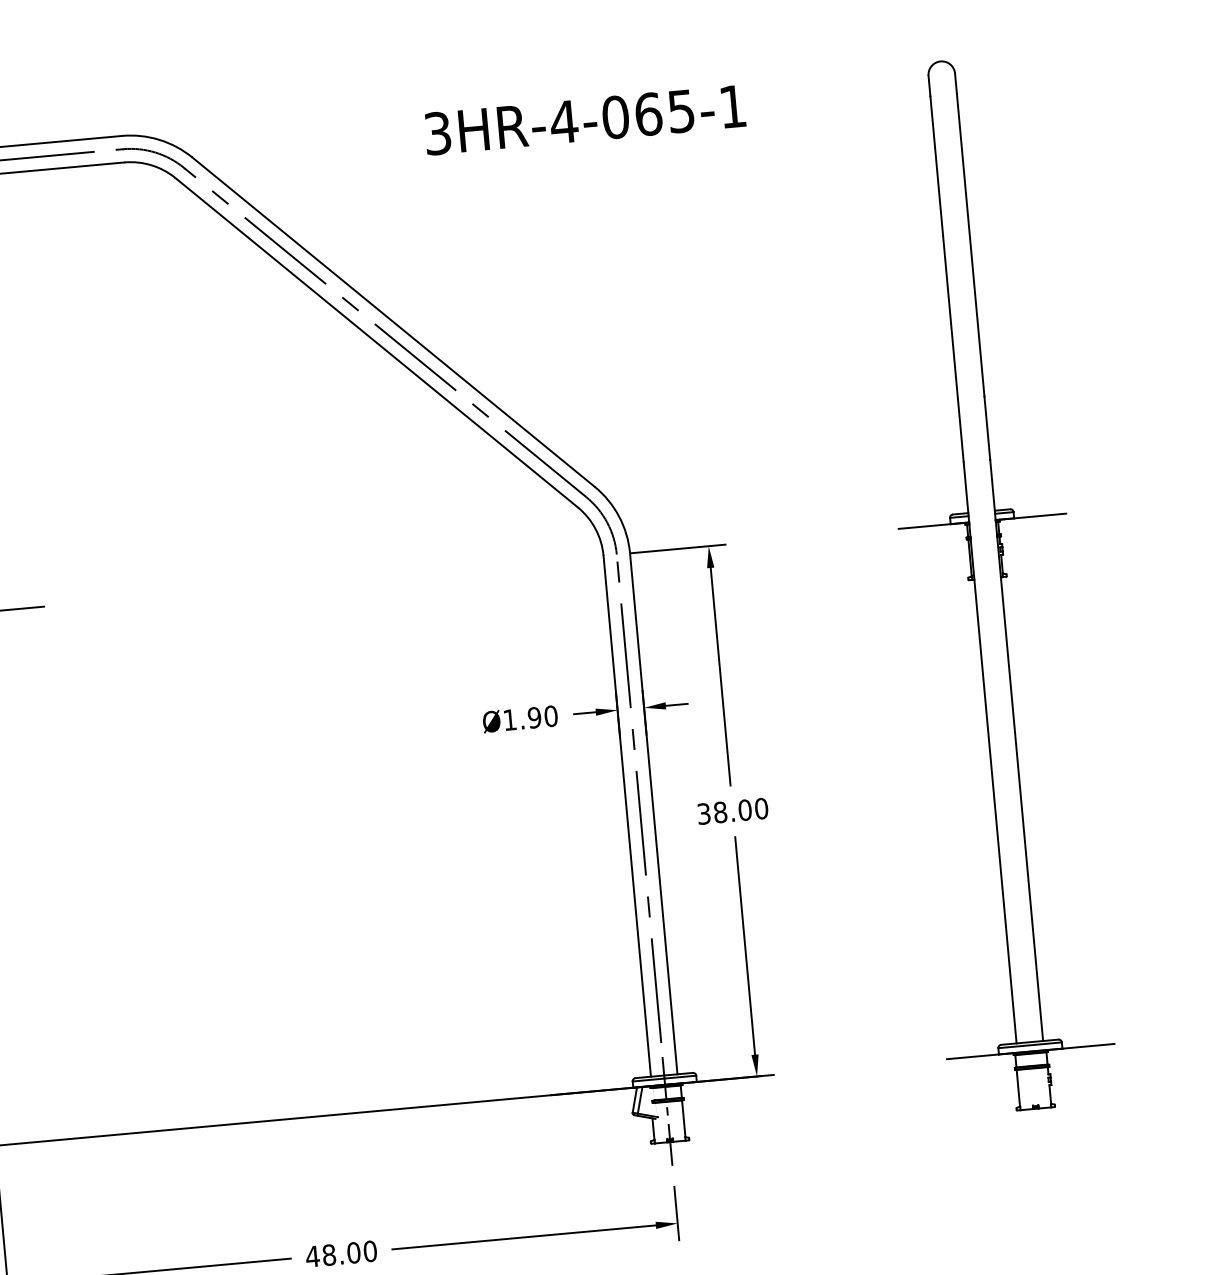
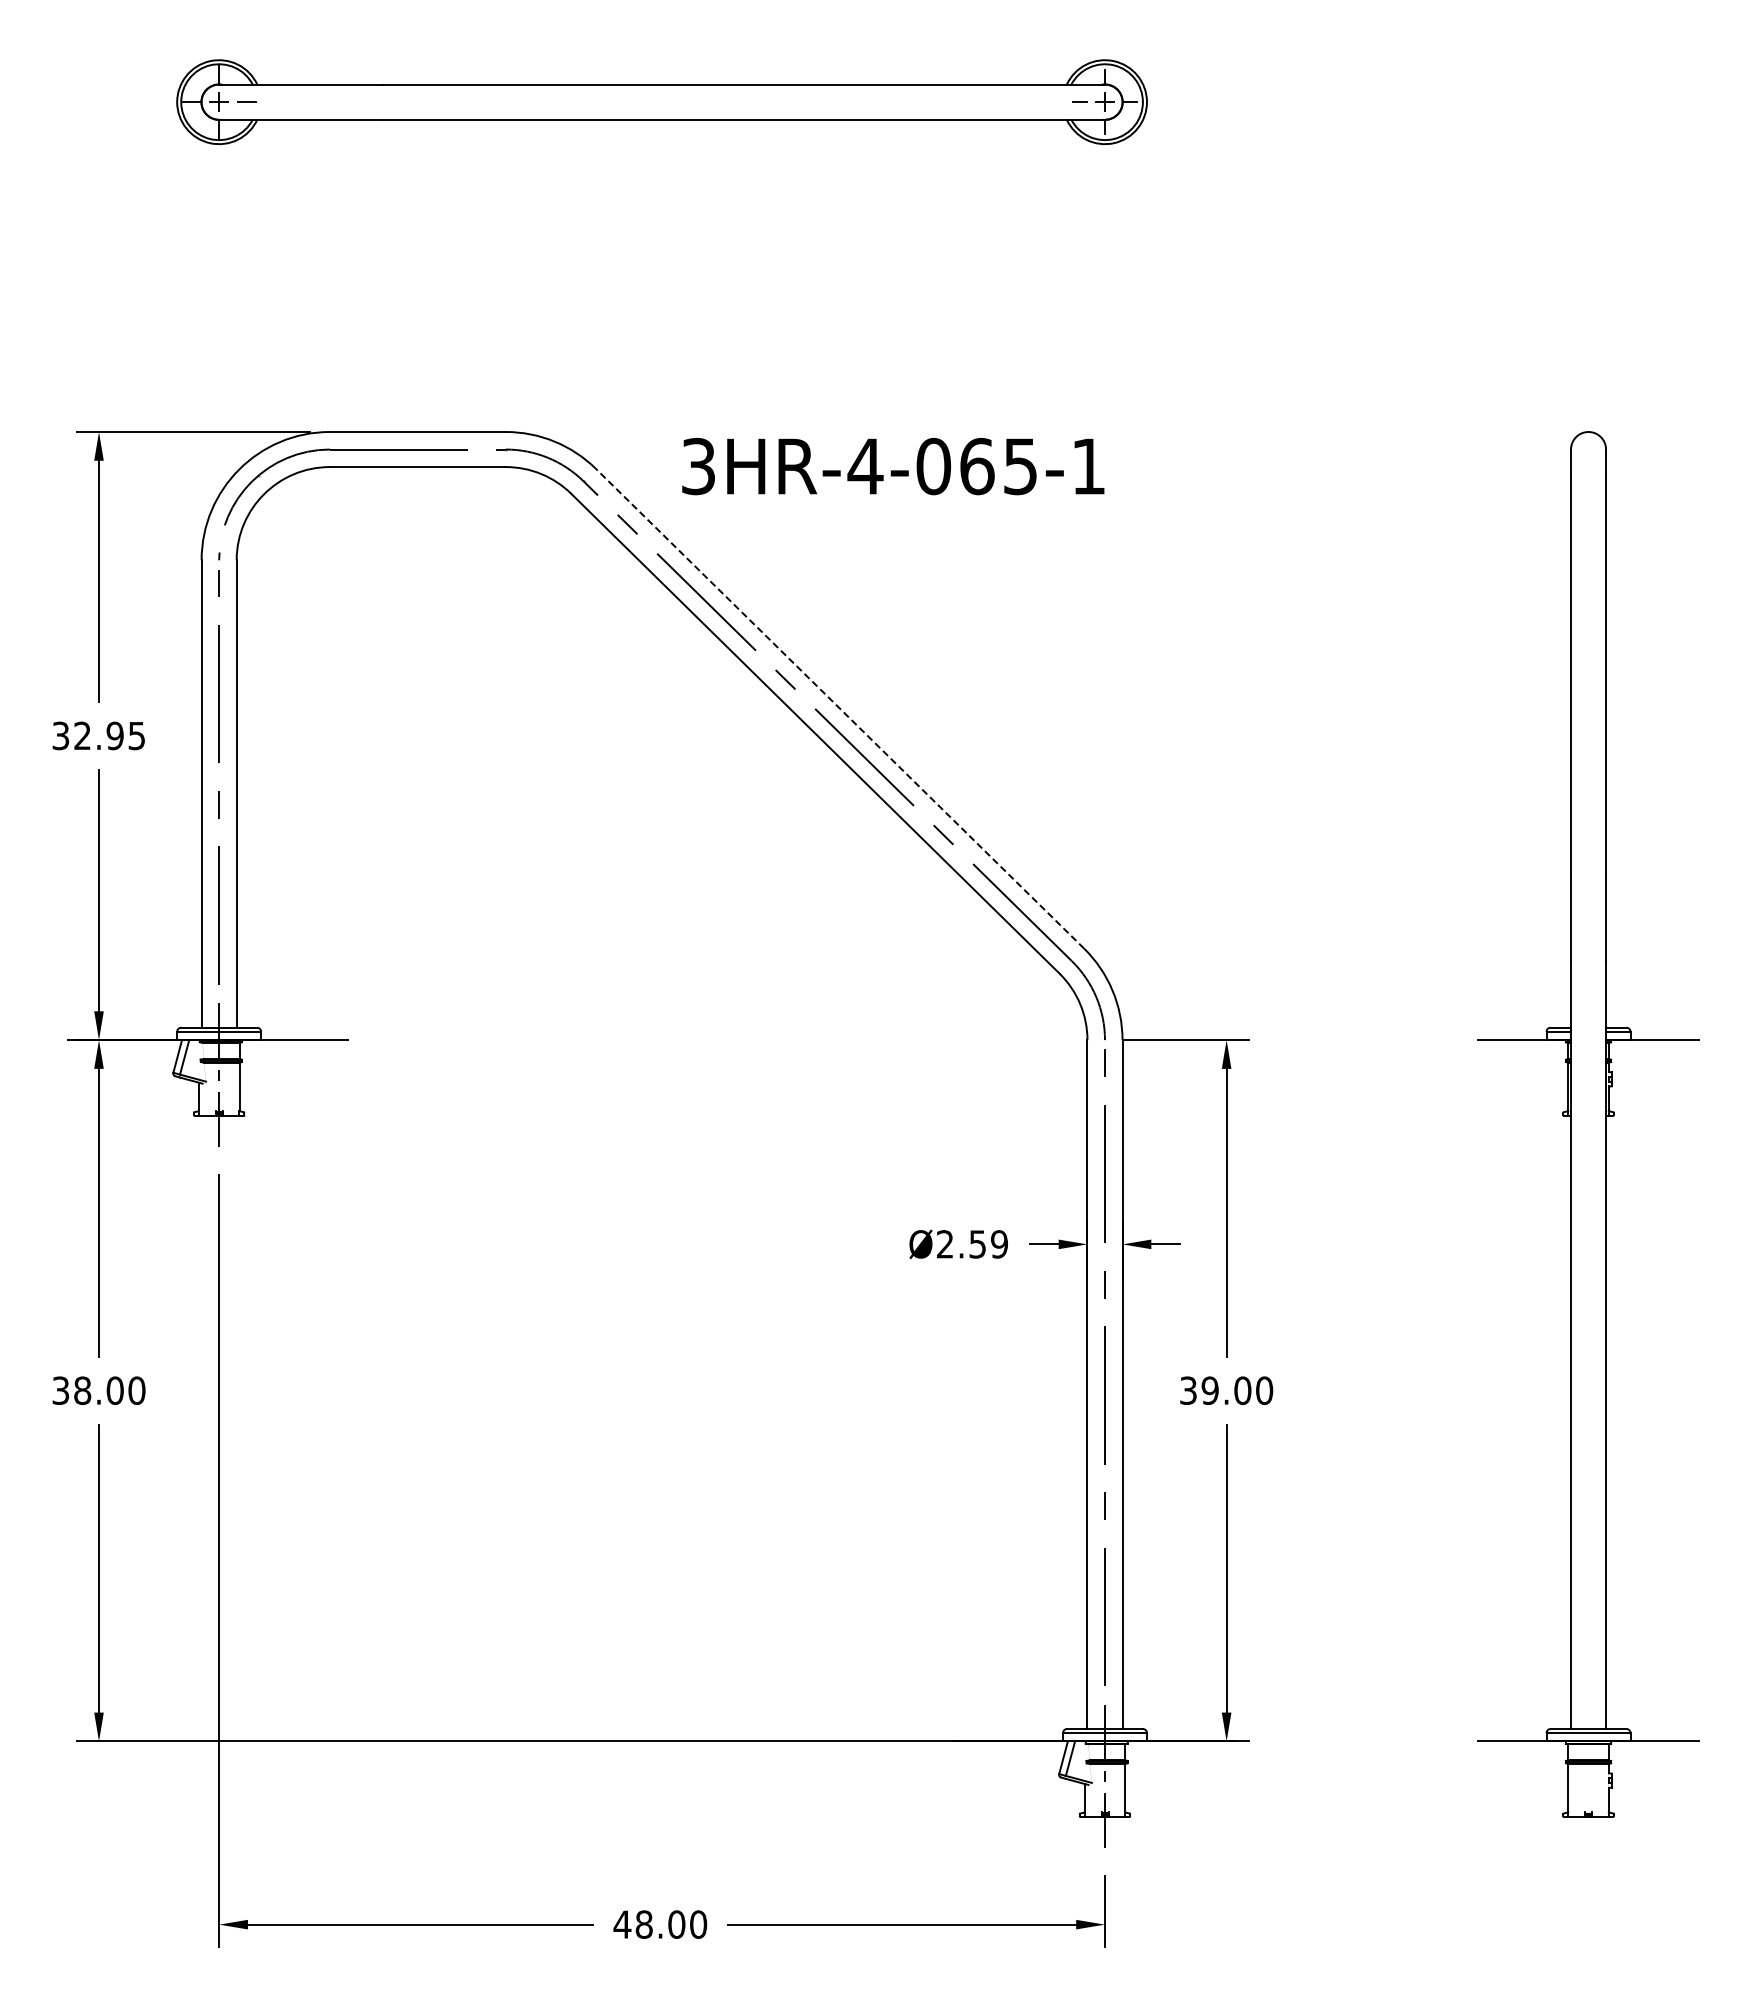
text: (585, 120) -> (893, 466), moved
line: (393, 322) -> (839, 708), solid -> dashed
text: (530, 718) -> (972, 1244), Ø1.90 -> Ø2.59
text: (719, 812) -> (1209, 1390), 38.00 -> 39.00

